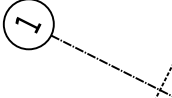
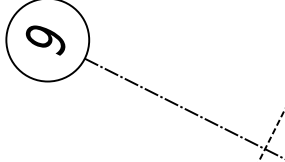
text: (28, 24) -> (47, 40), 1 -> 9

